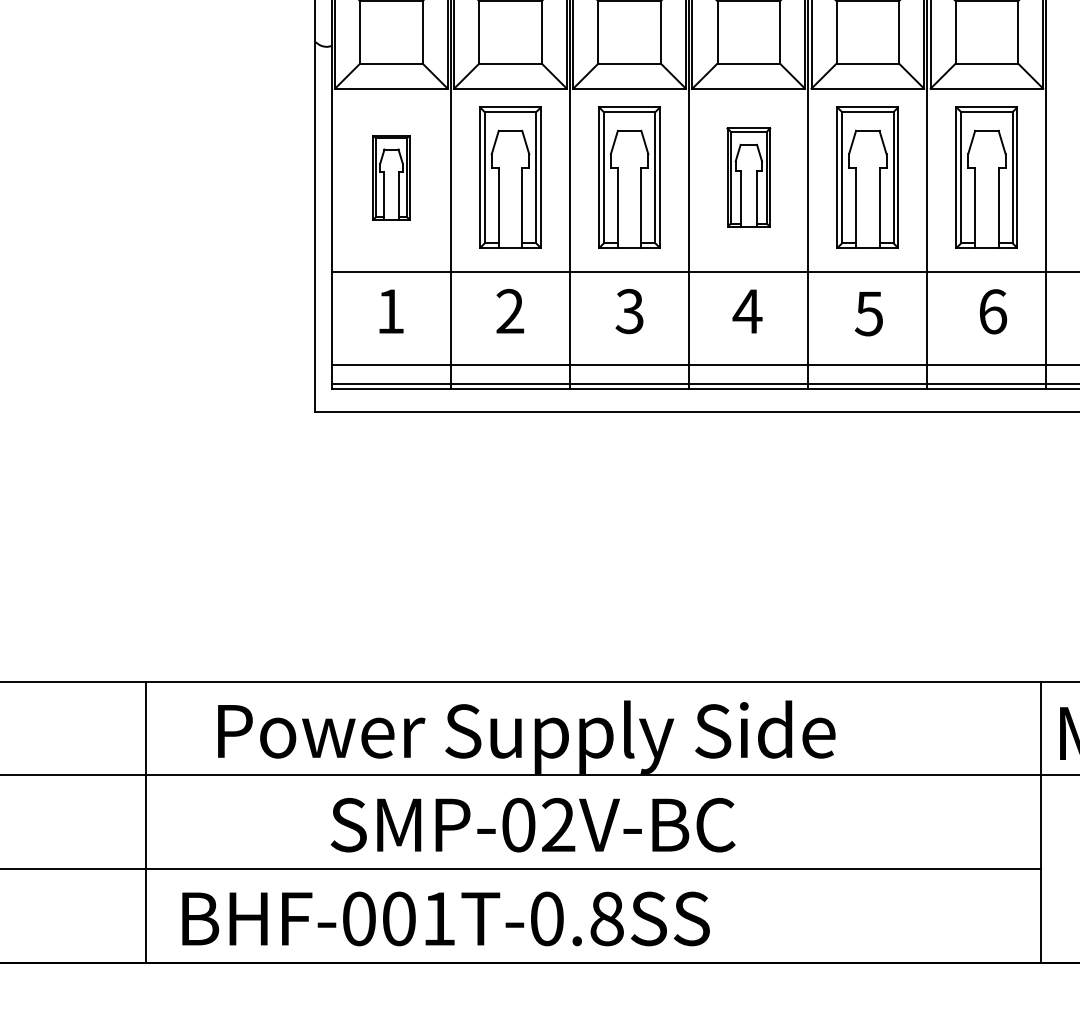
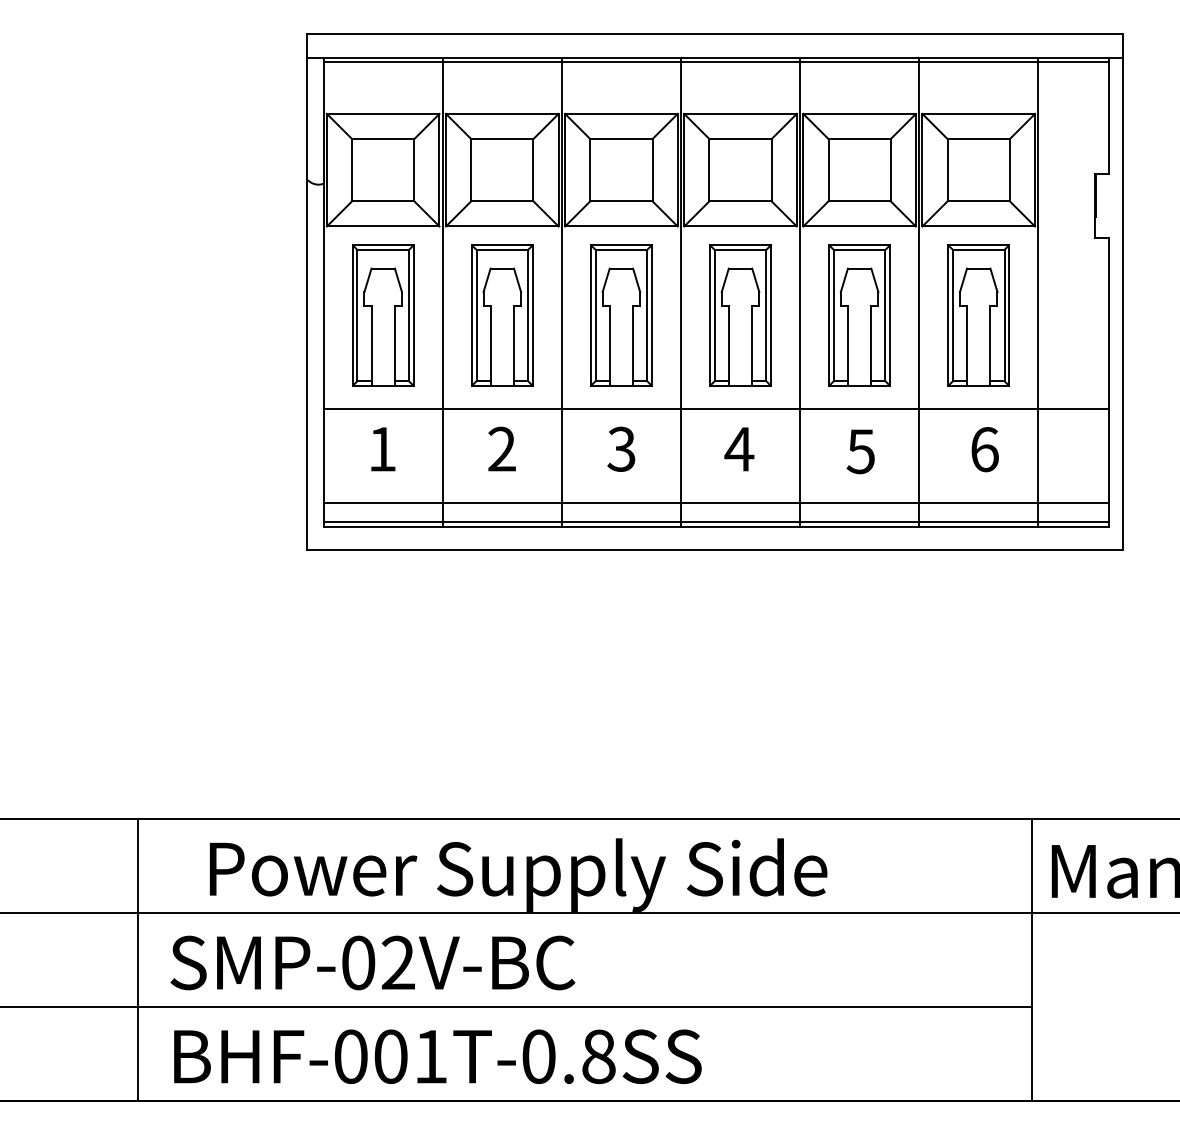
part: (391, 177) -> (383, 315), size x1.67
part: (748, 177) -> (740, 315), size x1.43
text: (532, 824) -> (372, 962), moved

